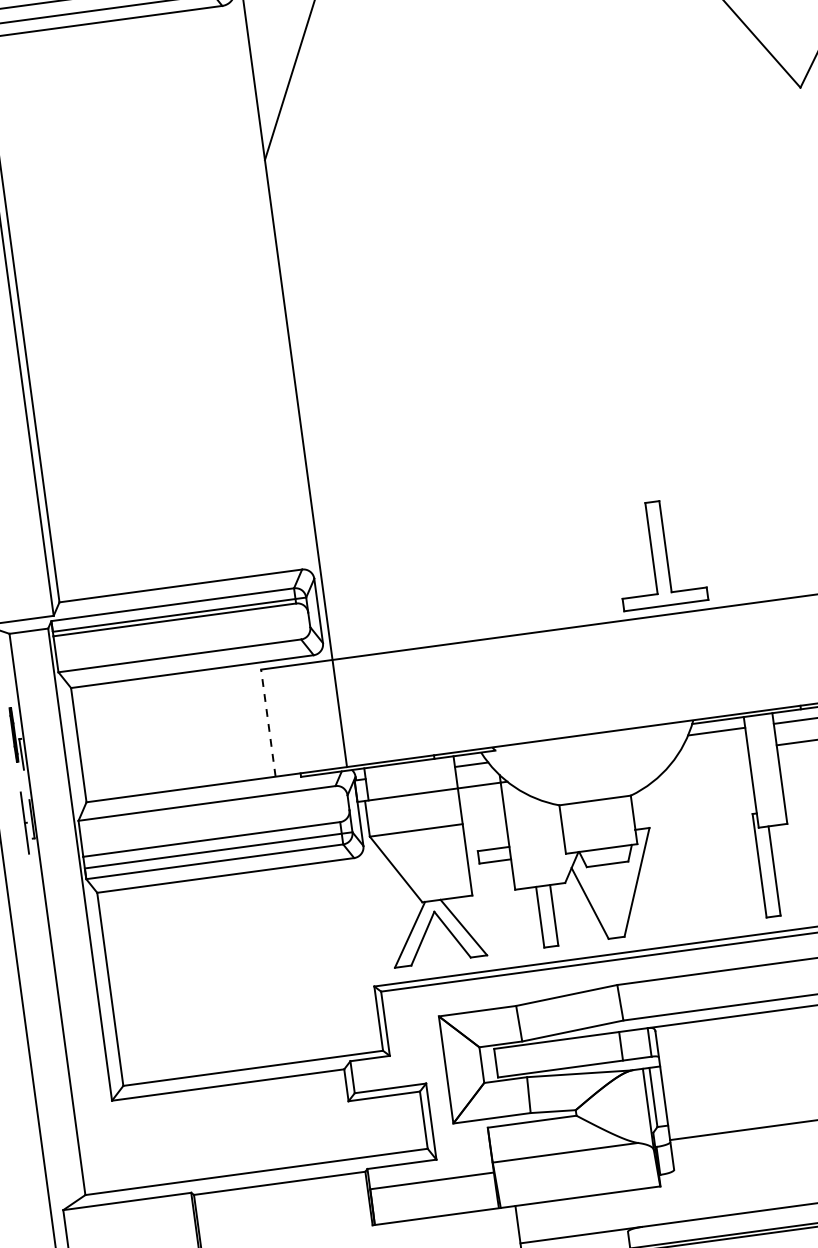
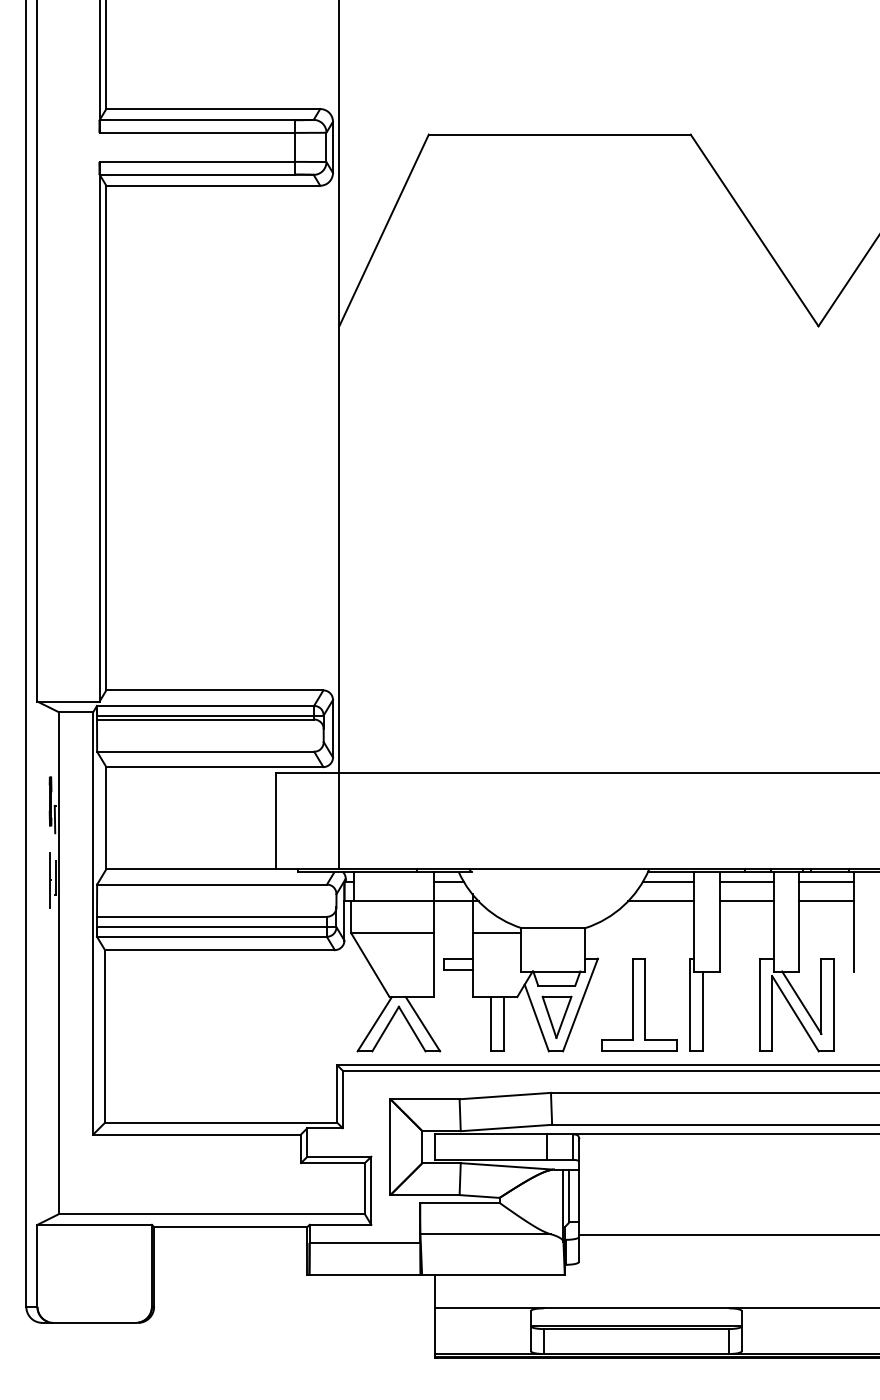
part: (659, 553) -> (639, 1004), moved
line: (268, 723) -> (275, 821), dashed -> solid
line: (710, 754) -> (660, 901), added
line: (532, 815) -> (496, 933), added
part: (611, 898) -> (556, 1016), added

